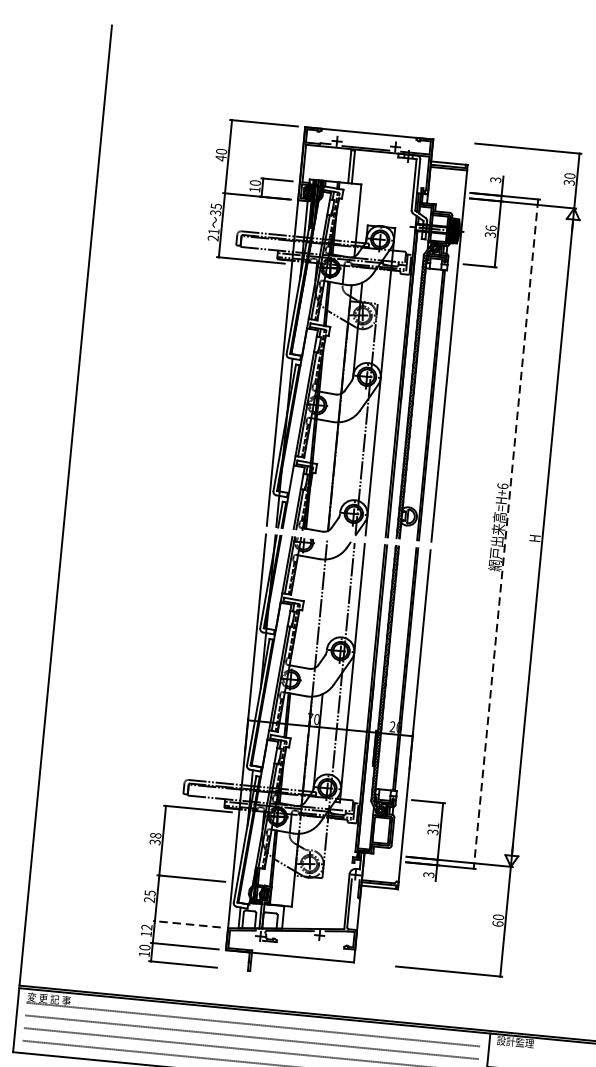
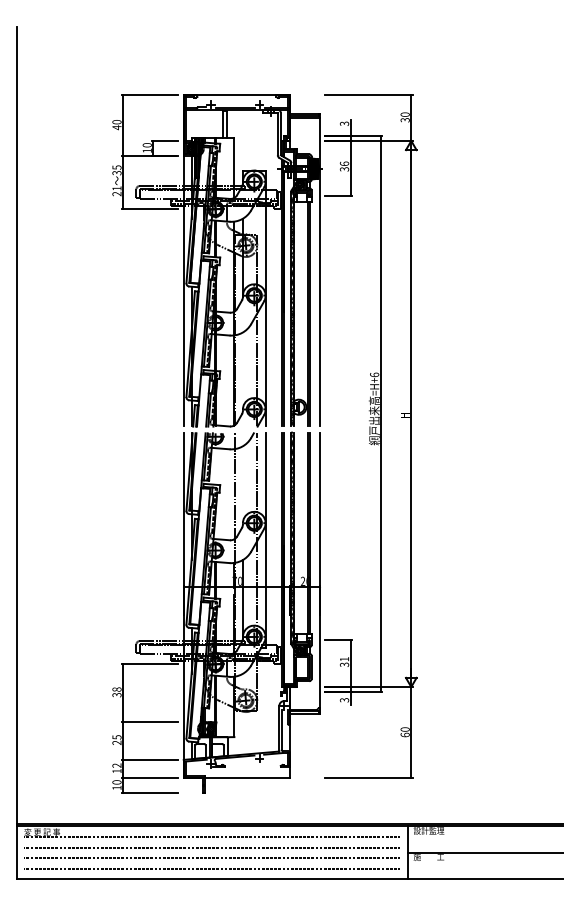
line: (505, 534) -> (380, 414), dashed -> solid
line: (186, 923) -> (149, 759), dashed -> solid

